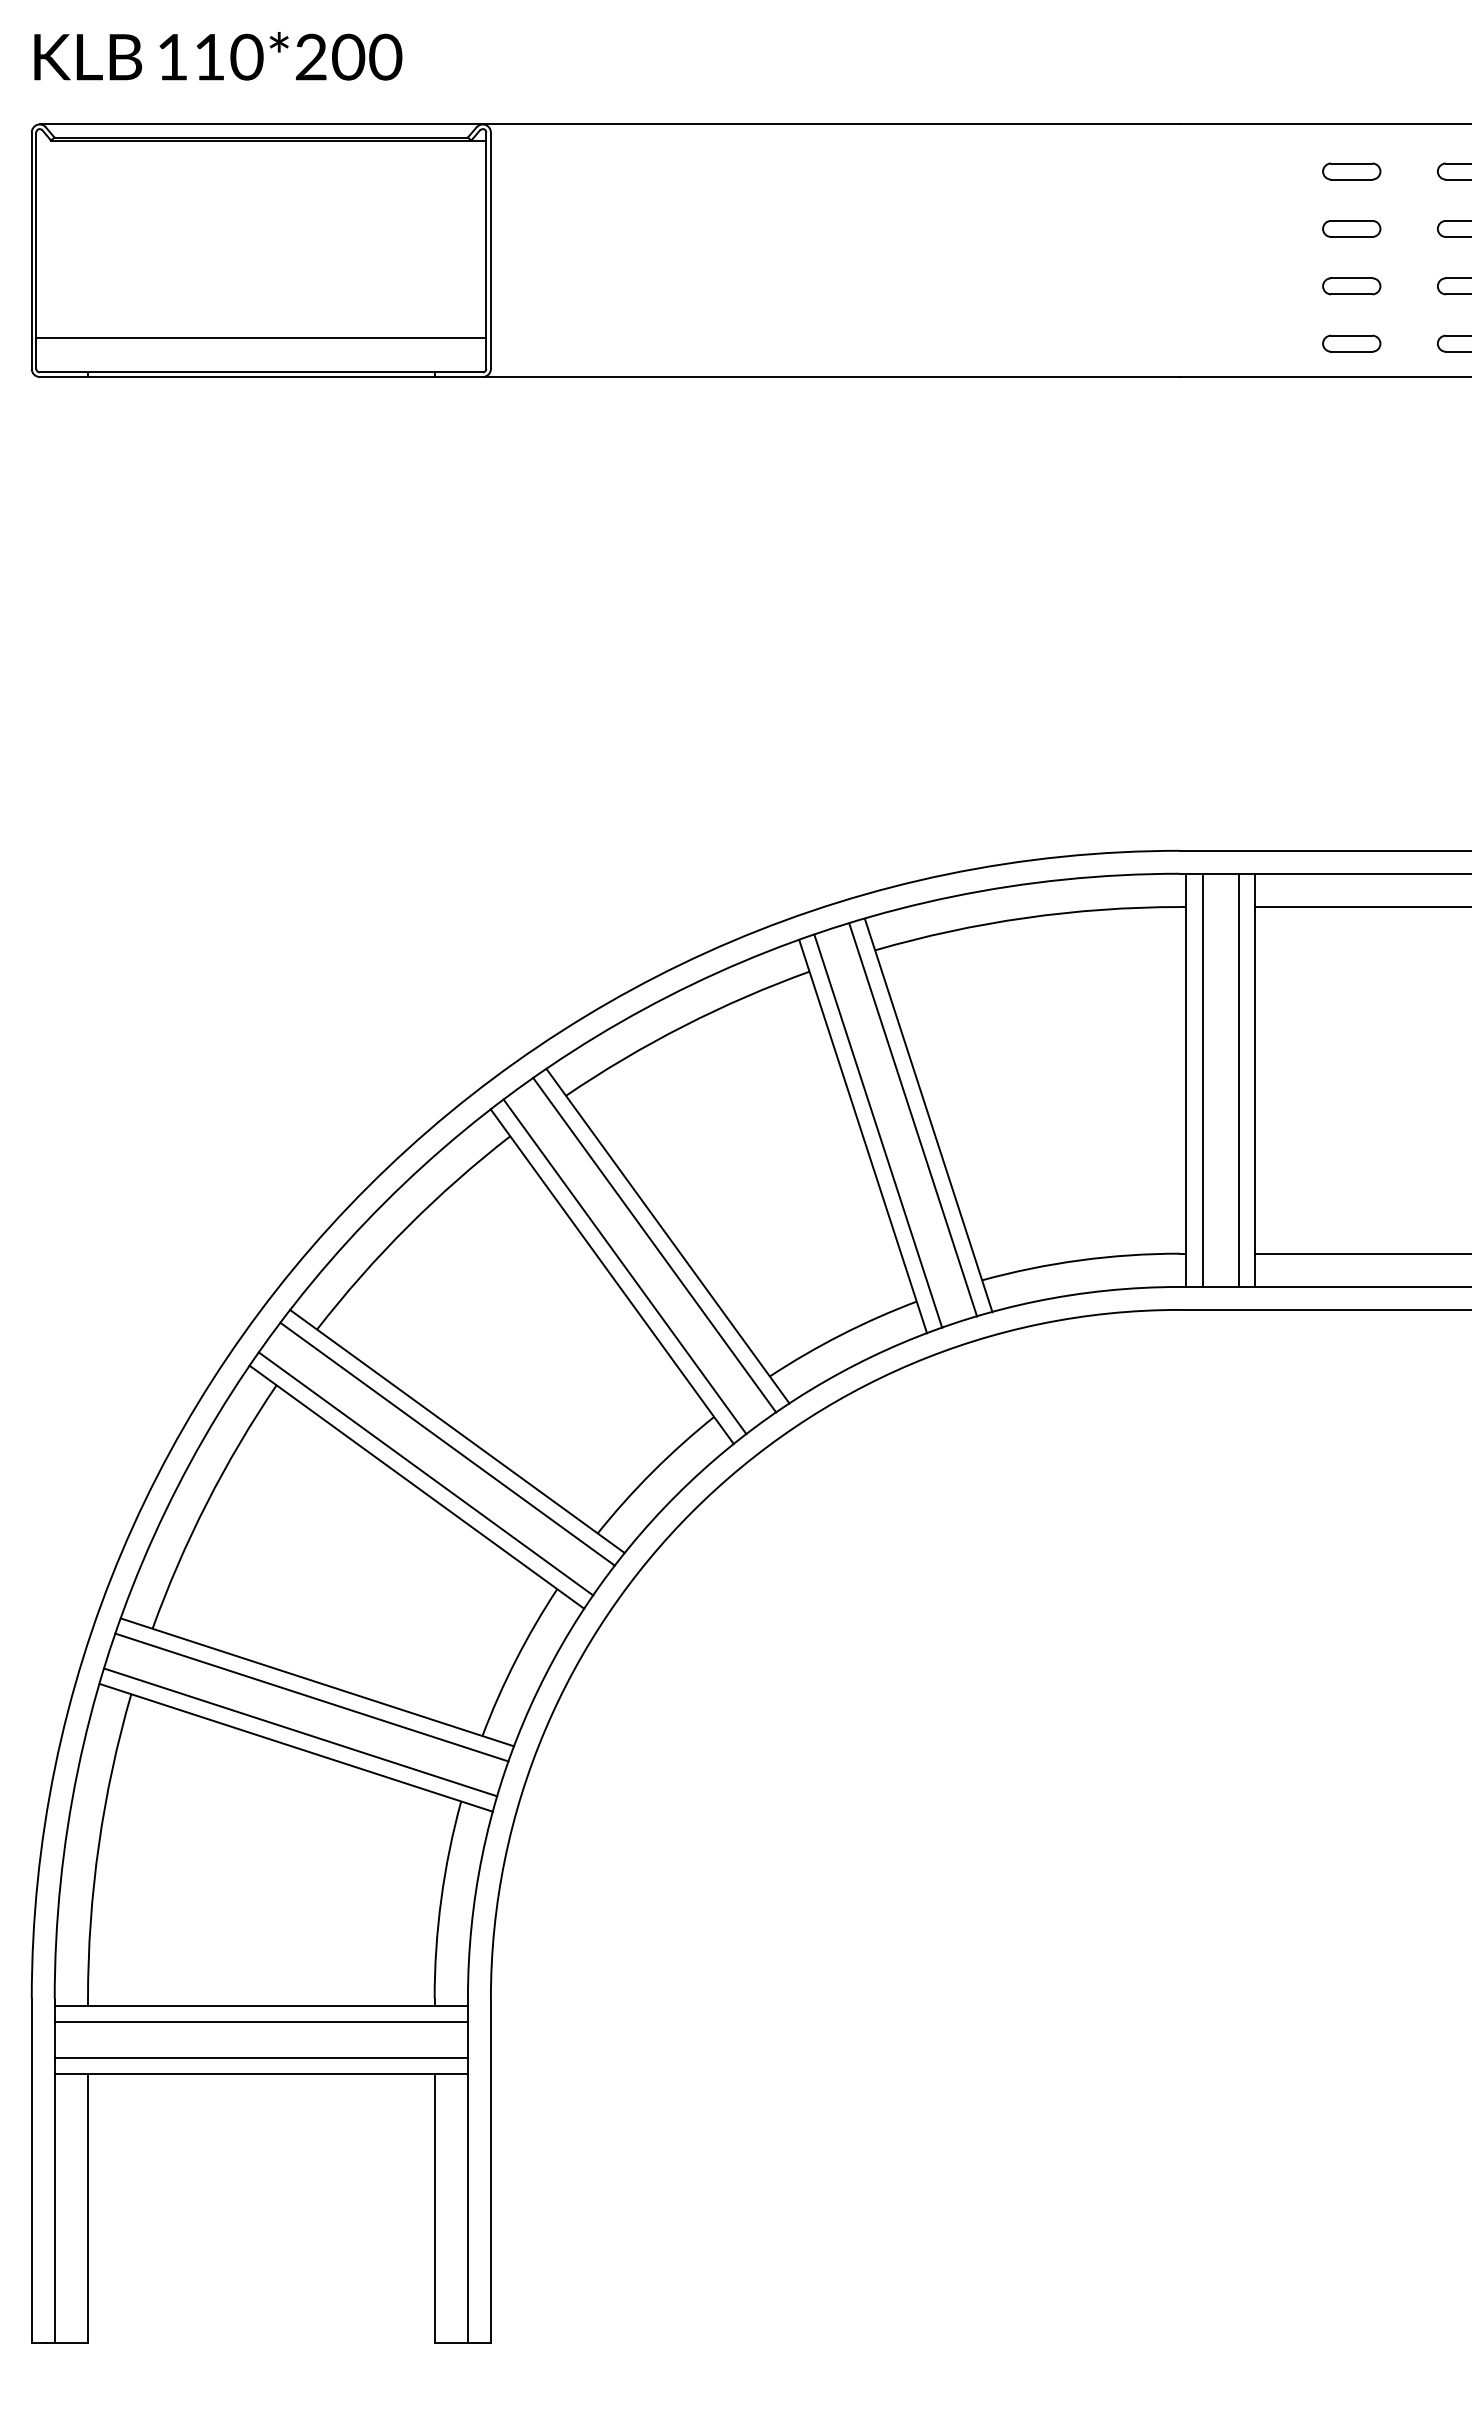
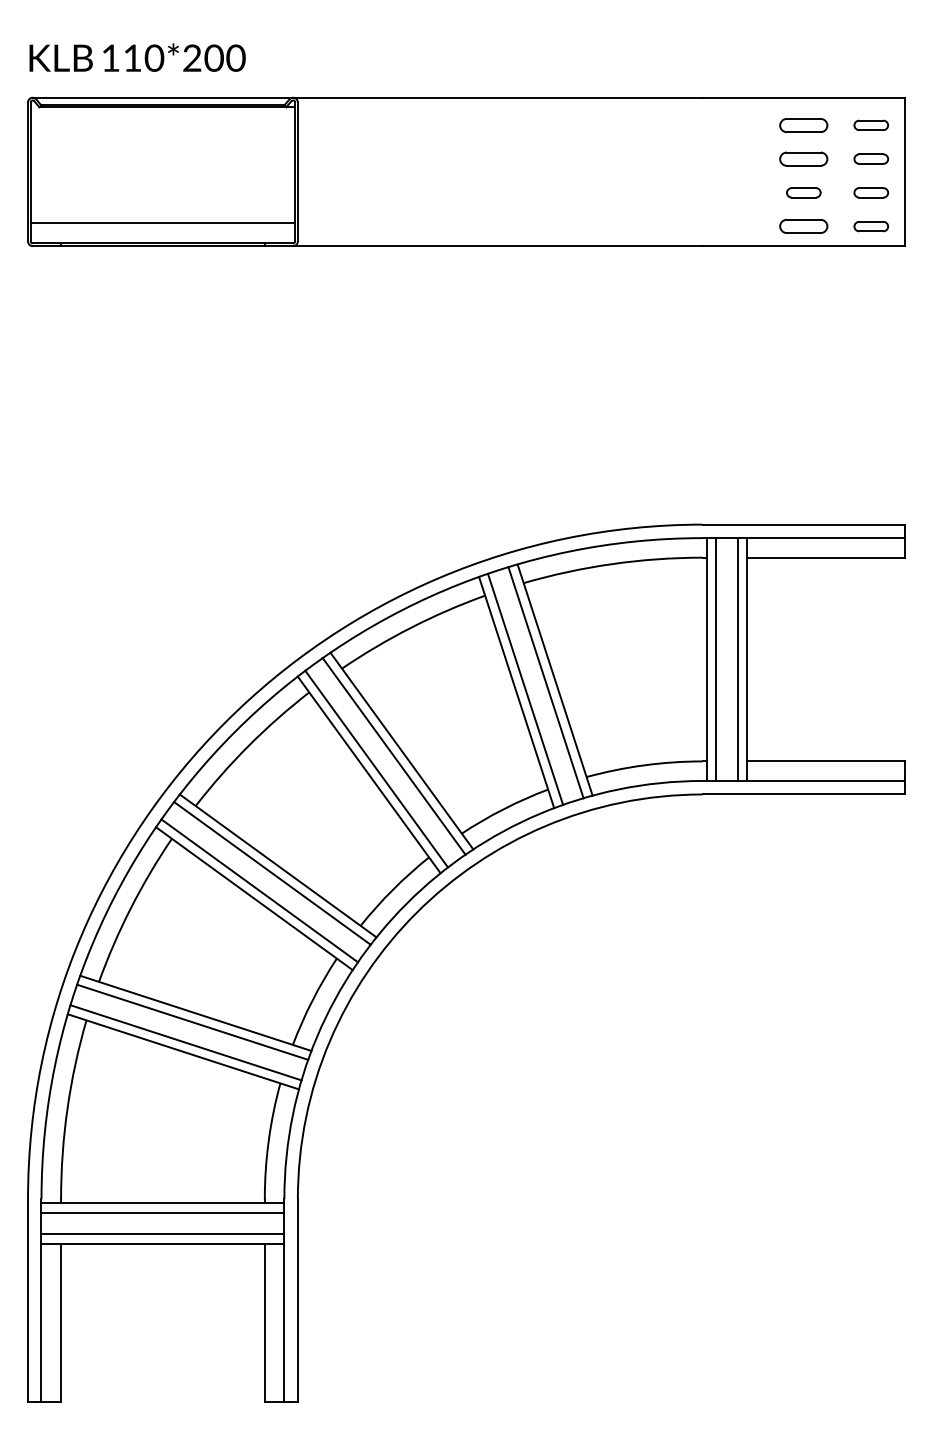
part: (1351, 170) -> (803, 124), size x1.4
part: (1351, 227) -> (803, 158), size x1.4
part: (1351, 343) -> (803, 226), size x1.4

